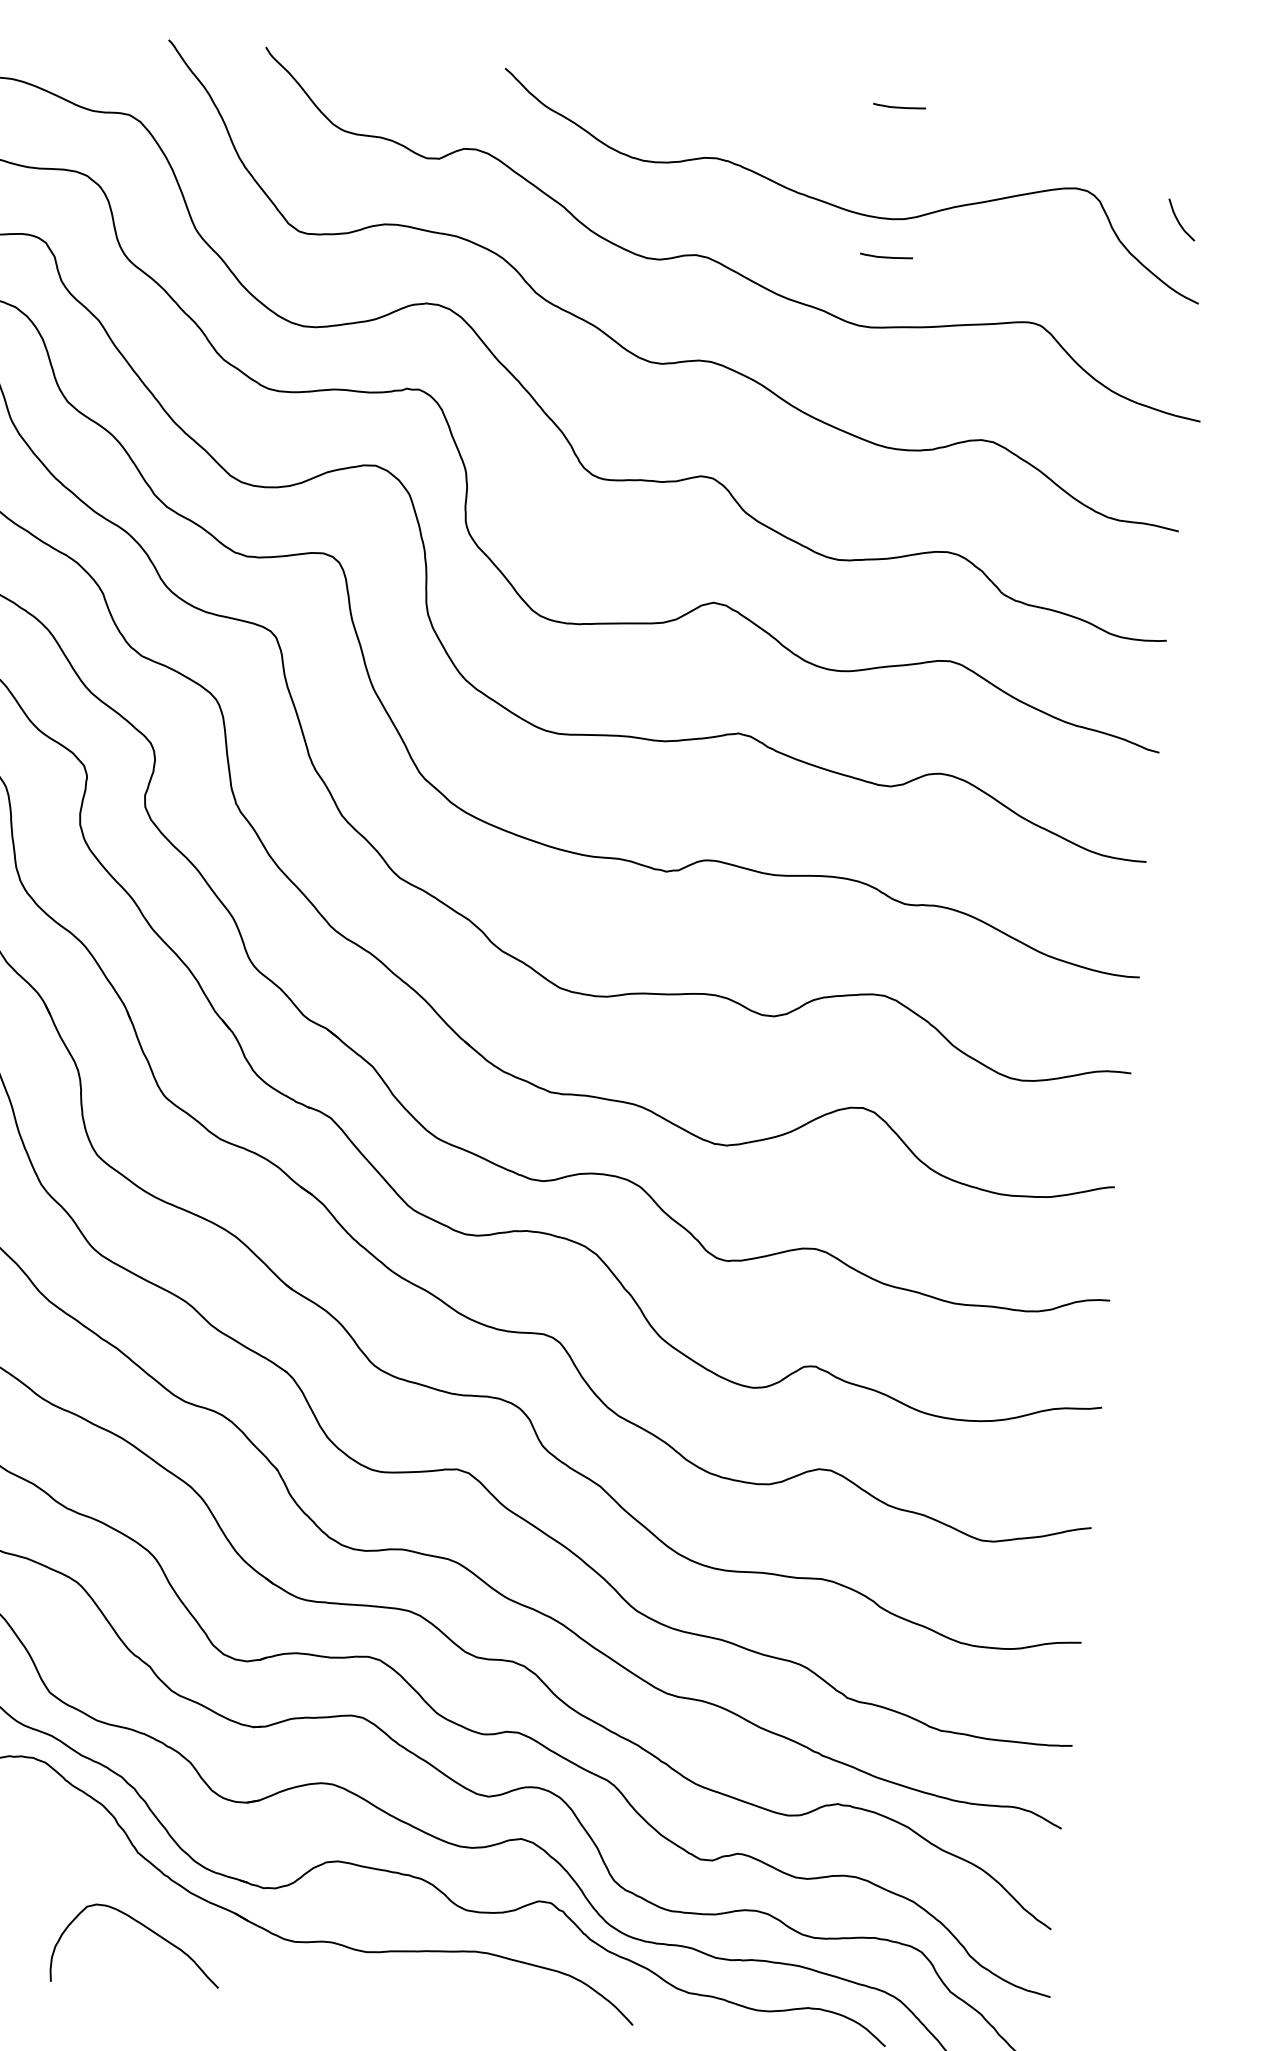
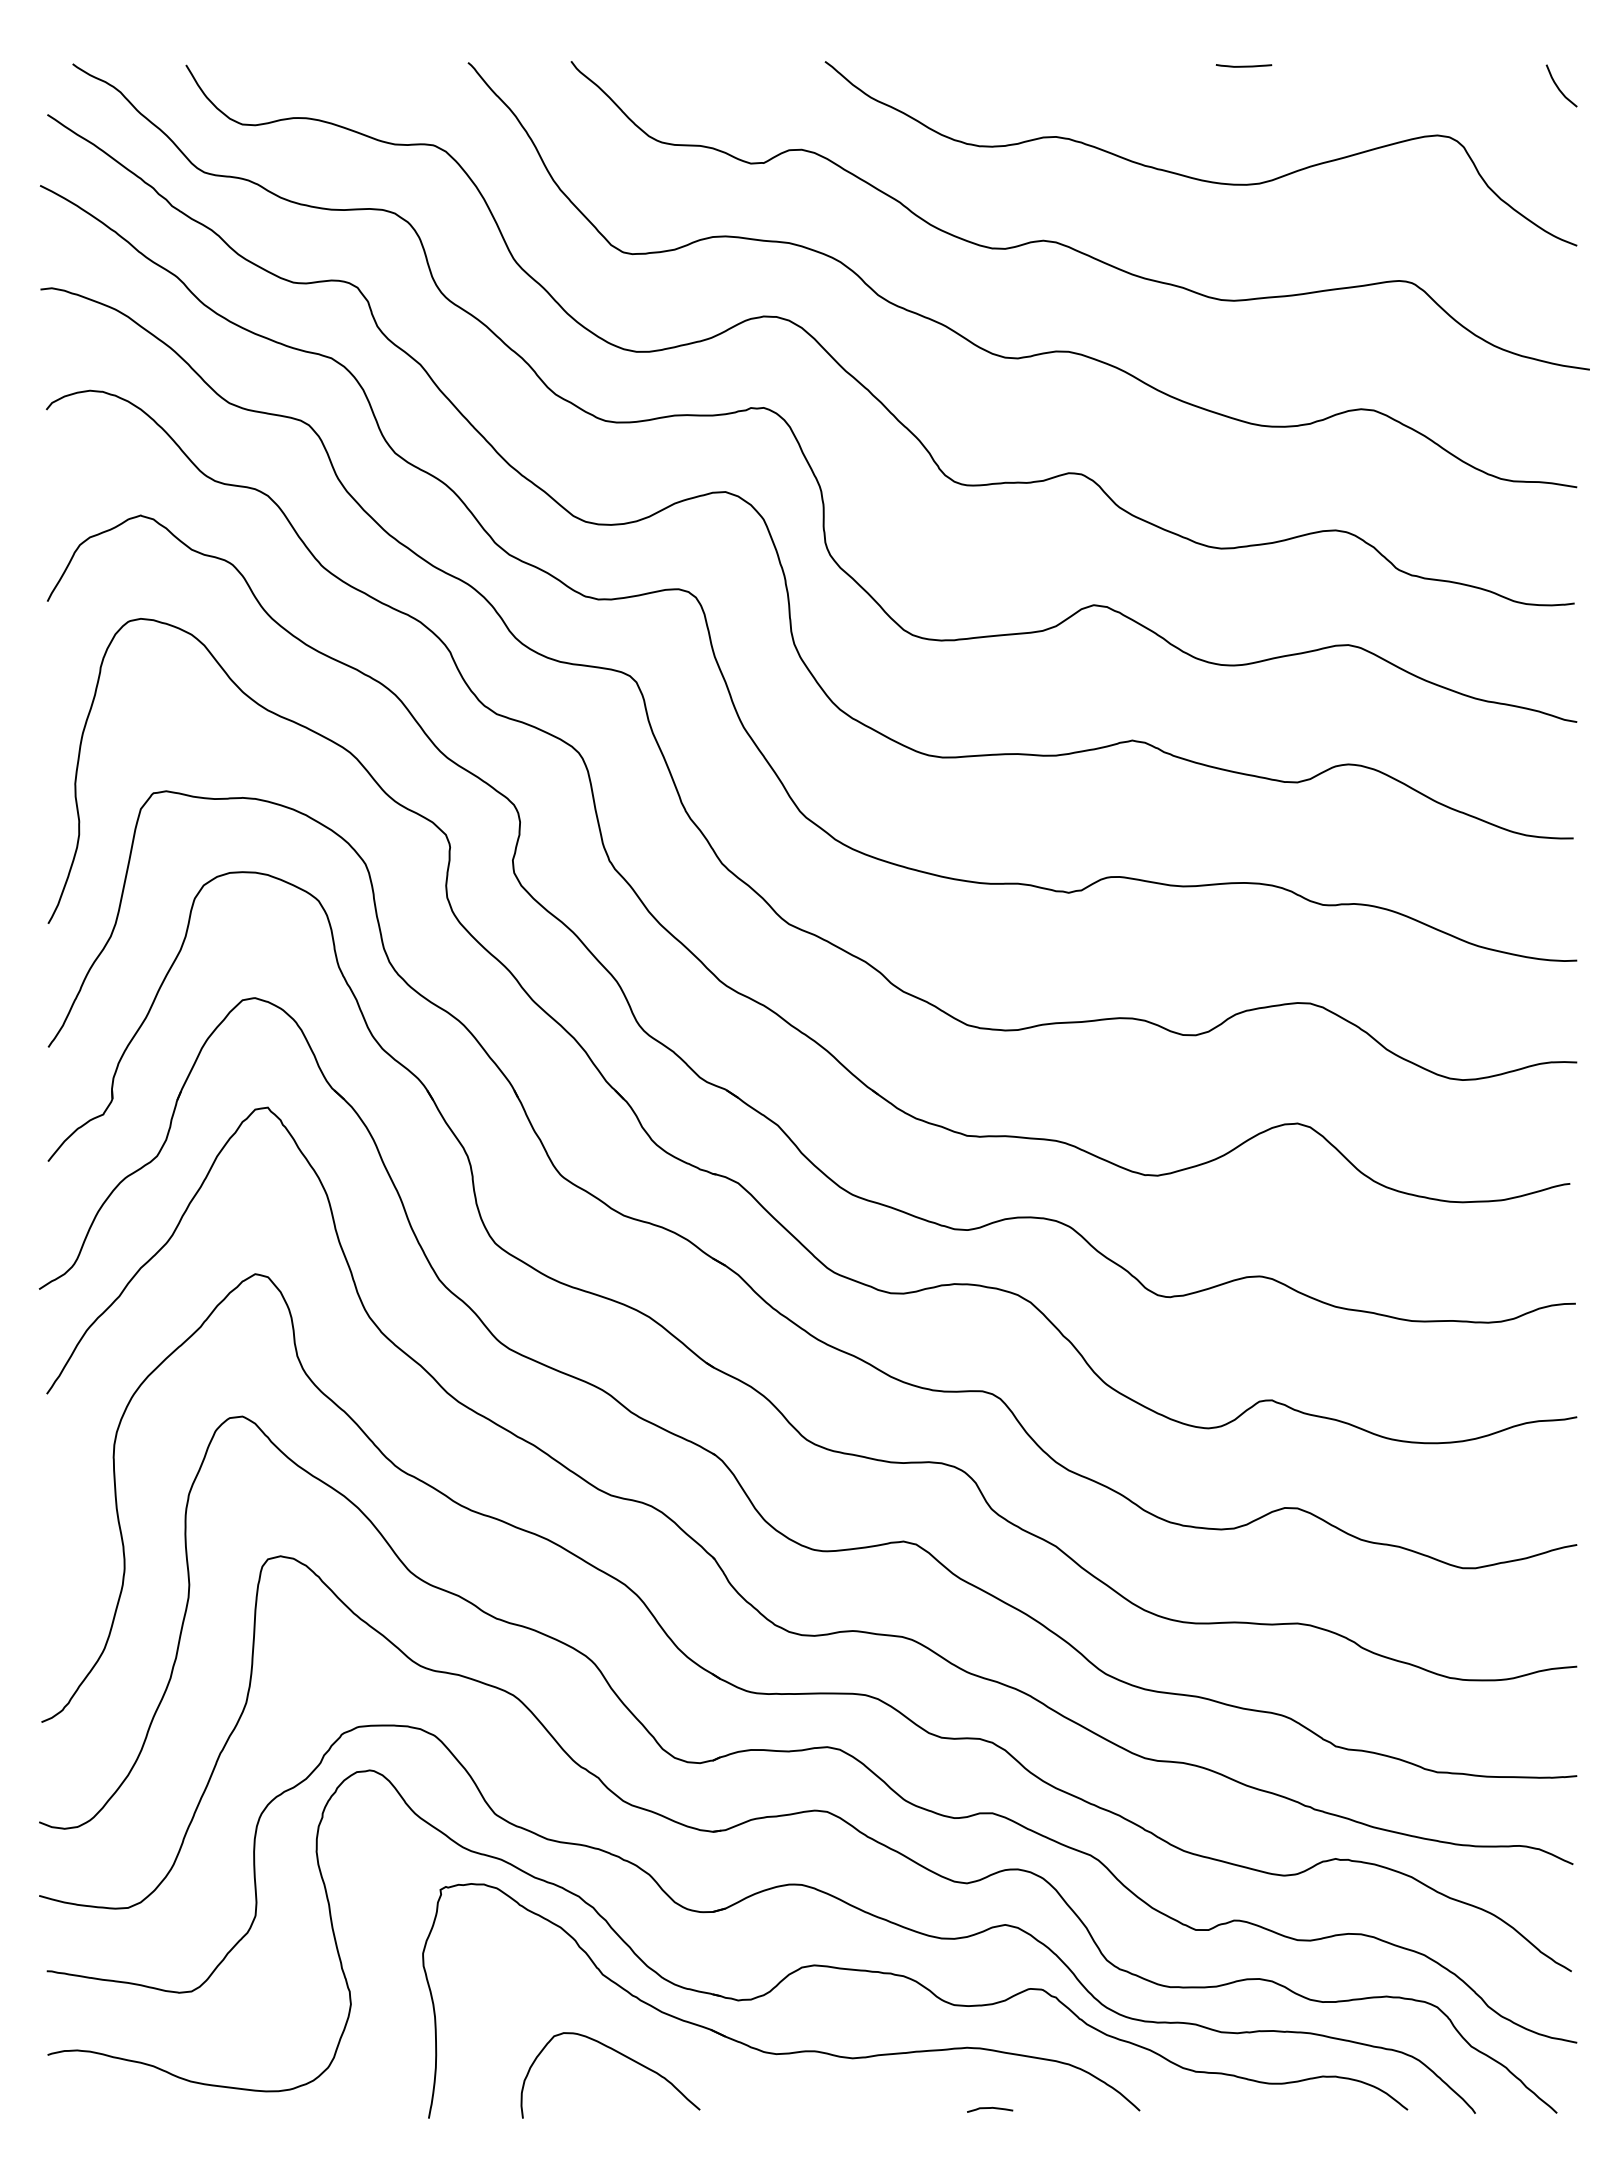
curve: (1178, 220) -> (1558, 86), moved
line: (886, 256) -> (1243, 224), removed
curve: (492, 2010) -> (990, 2108), added

